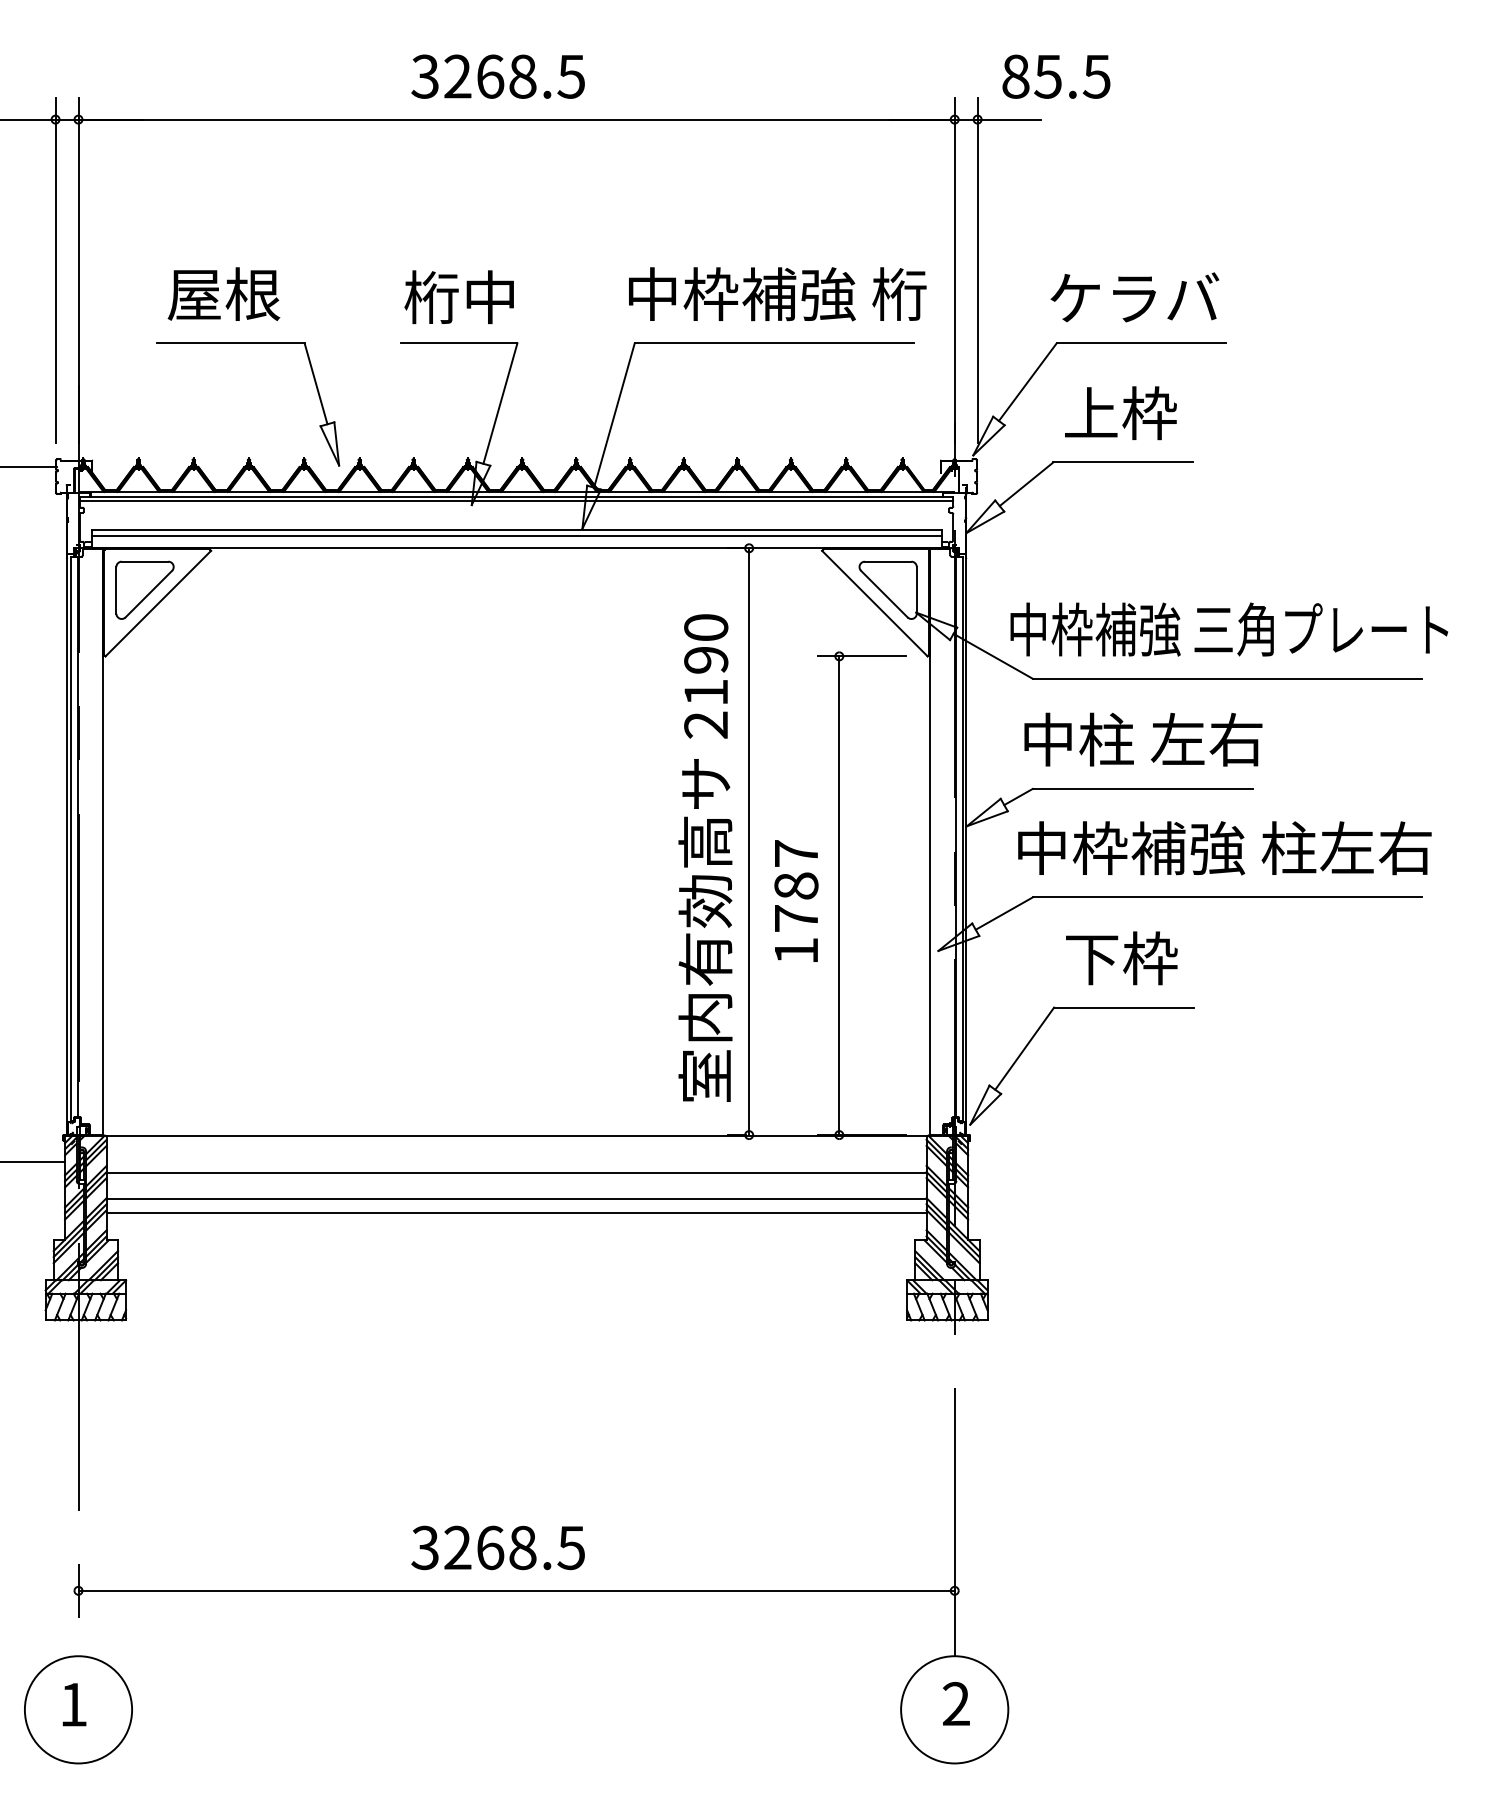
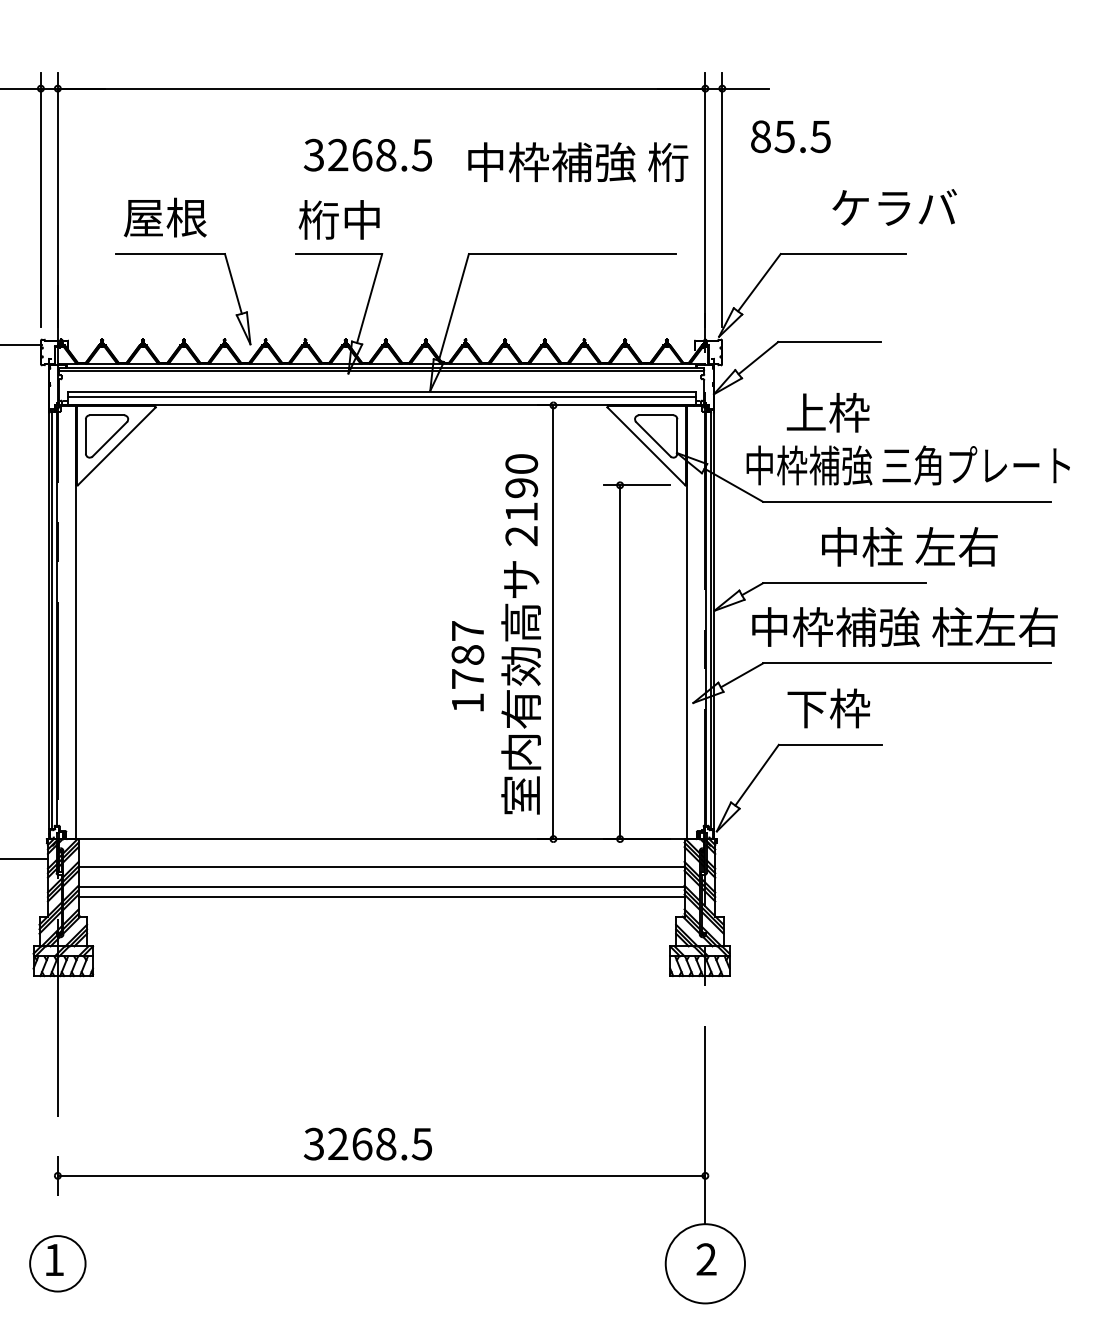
text: (497, 76) -> (367, 155), moved
text: (1056, 76) -> (790, 136), moved
text: (777, 294) -> (578, 162), moved
text: (1134, 297) -> (894, 207), moved
text: (1120, 413) -> (827, 412), moved
text: (1143, 739) -> (909, 546), moved
text: (796, 900) -> (467, 665), moved
circle: (78, 1709) -> (57, 1263), size x0.7

